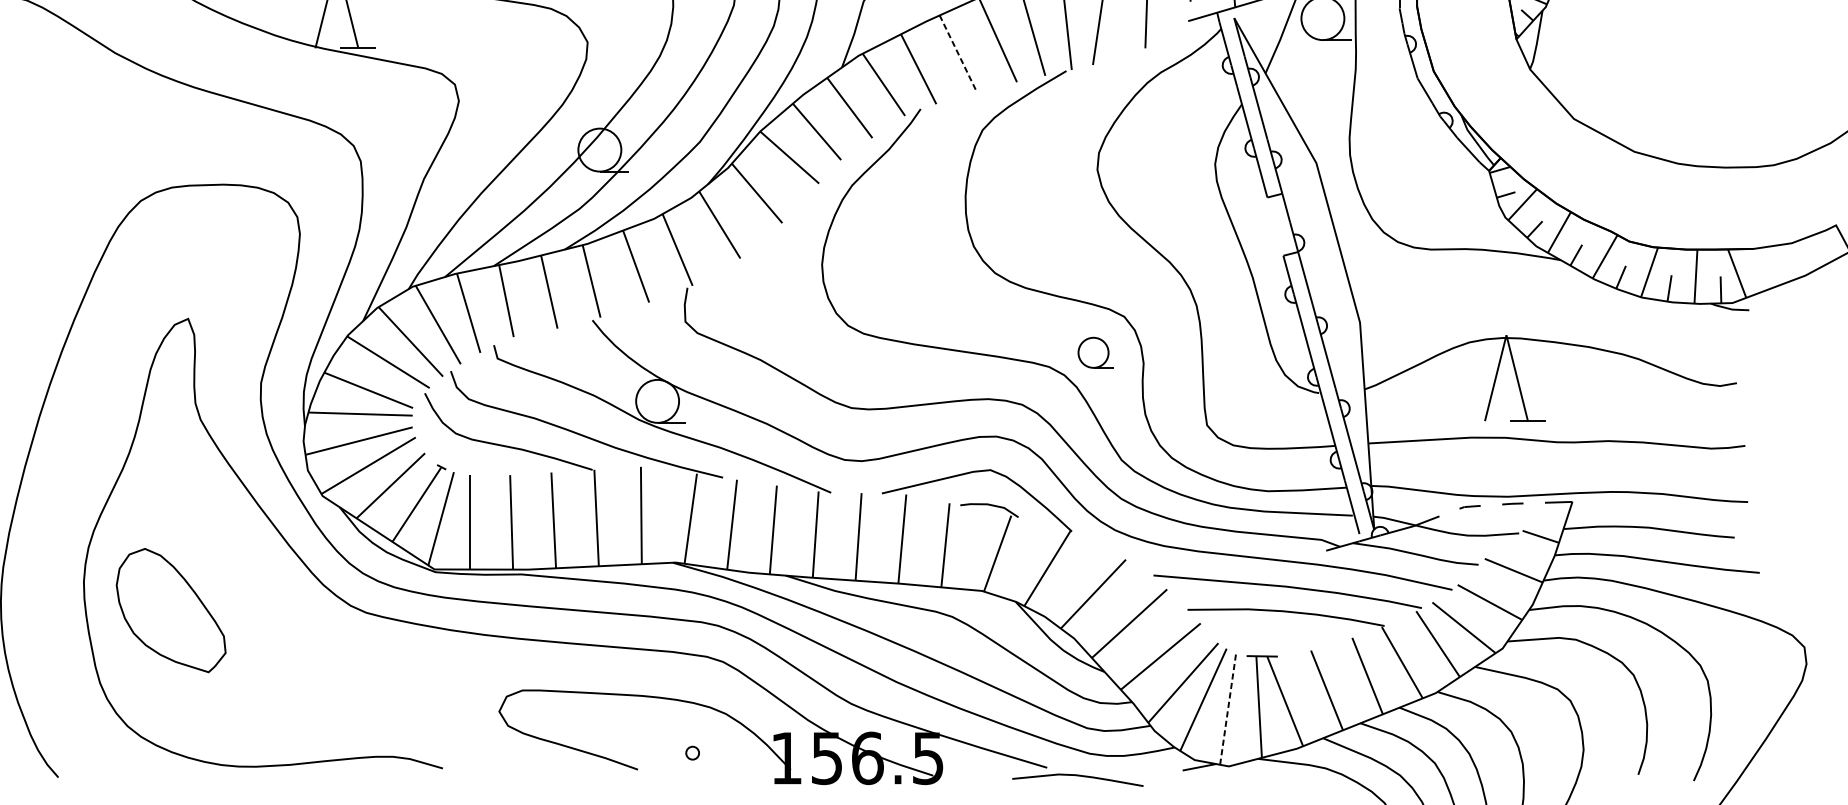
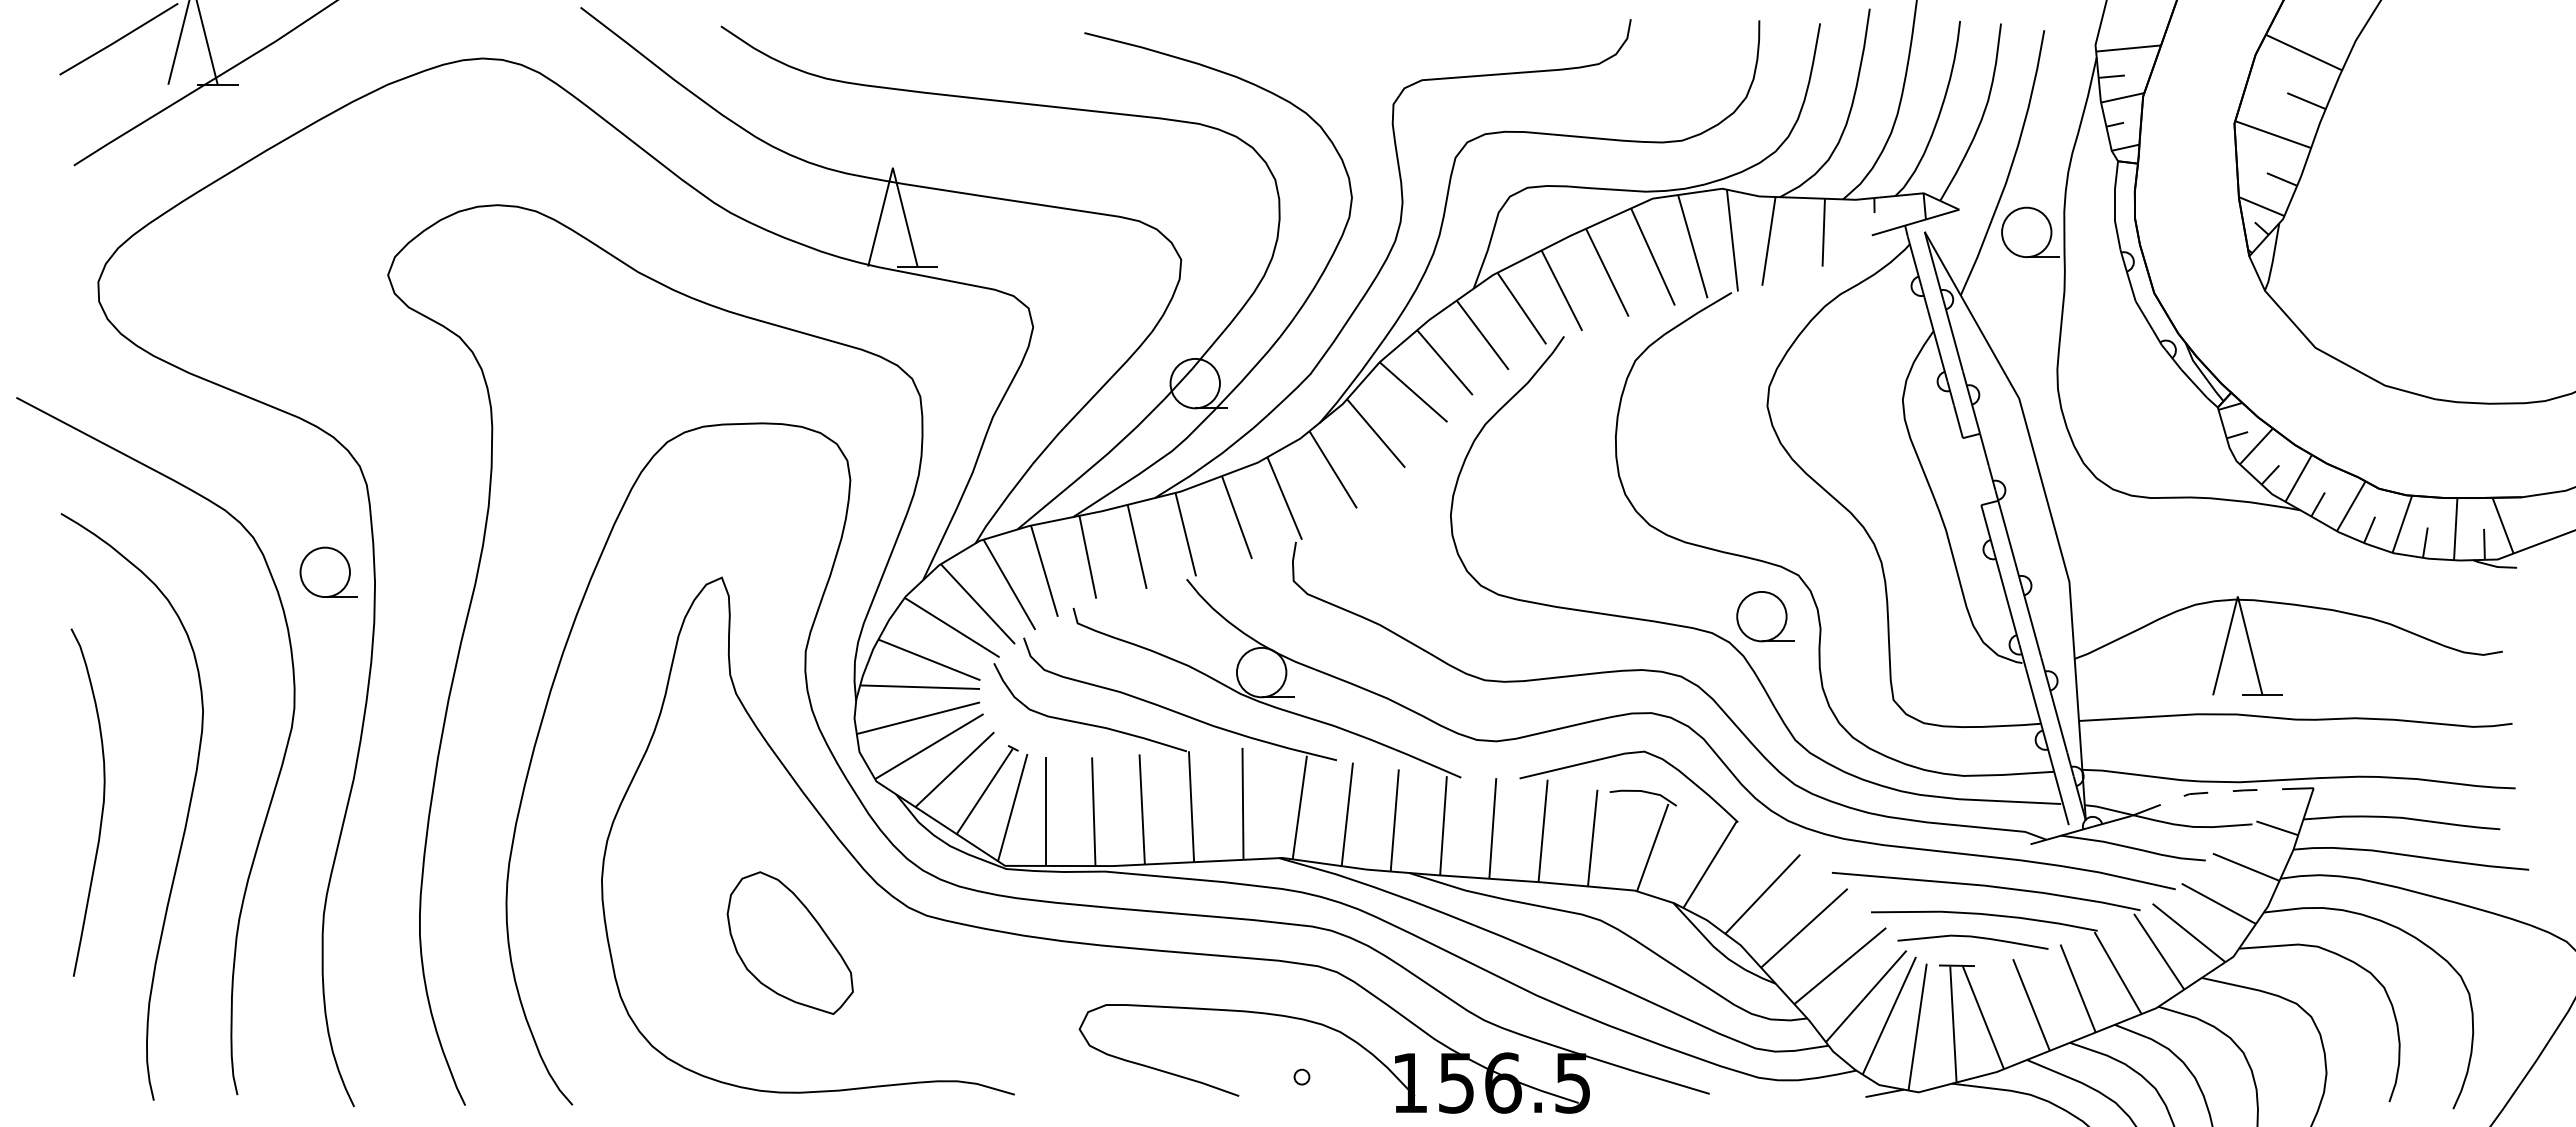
line: (958, 53) -> (1607, 272), dashed -> solid
part: (1095, 352) -> (1765, 616), size x1.43
part: (170, 610) -> (789, 942), moved
line: (1227, 710) -> (1917, 1027), dashed -> solid
curve: (1077, 776) -> (1972, 937), moved

